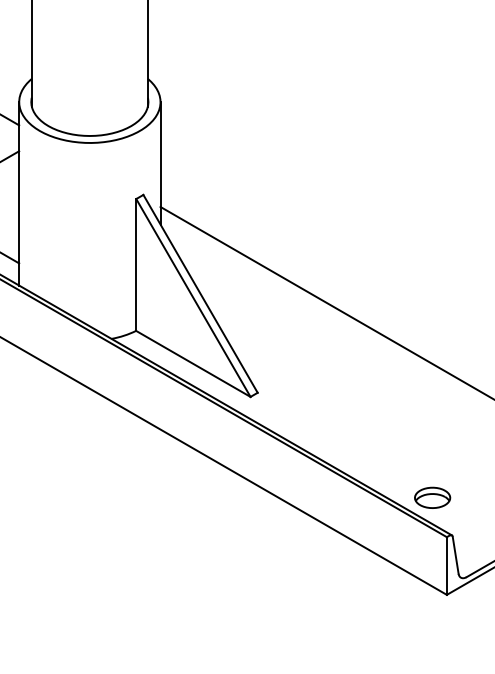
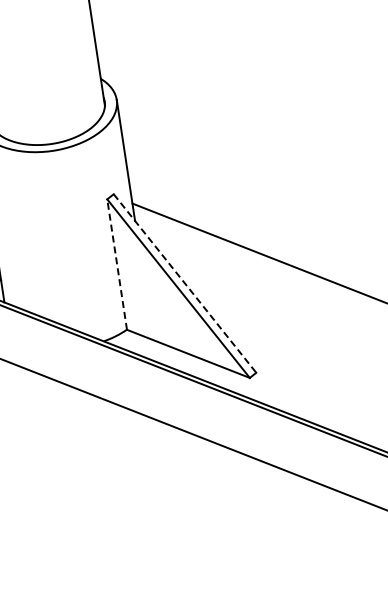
line: (136, 265) -> (117, 265), solid -> dashed
line: (200, 294) -> (185, 284), solid -> dashed

